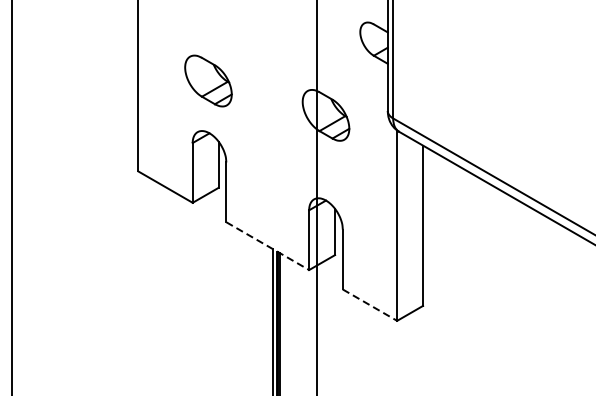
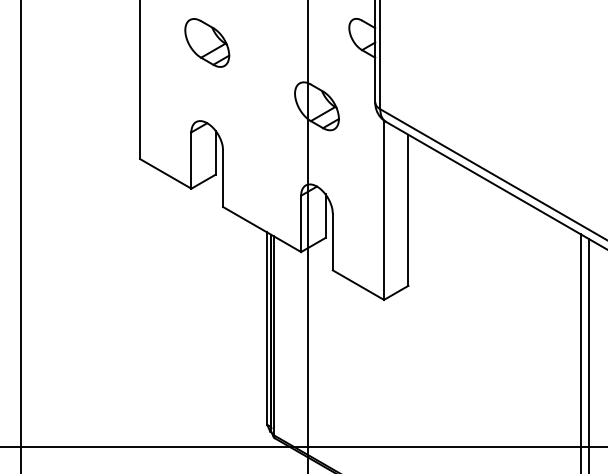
part: (208, 80) -> (207, 42), moved
line: (268, 246) -> (262, 229), dashed -> solid
line: (370, 305) -> (358, 285), dashed -> solid

